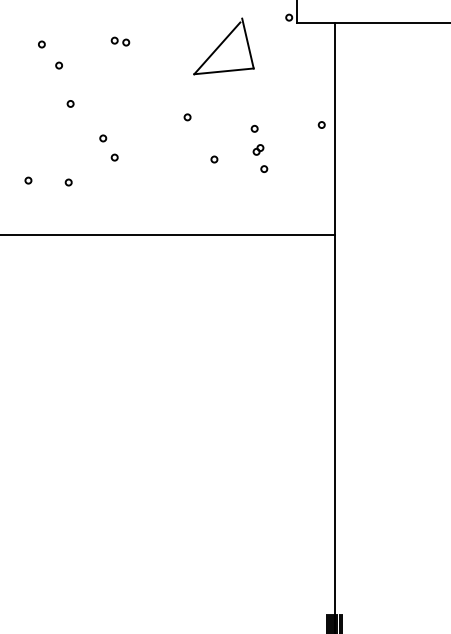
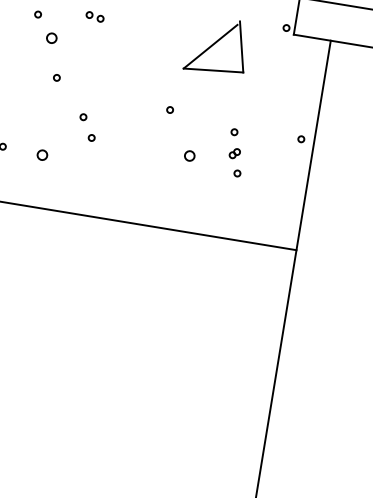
part: (120, 41) -> (95, 16), moved
circle: (58, 65) -> (51, 37), size x1.6
circle: (214, 159) -> (189, 155), size x1.6
circle: (68, 182) -> (42, 155), size x1.6

